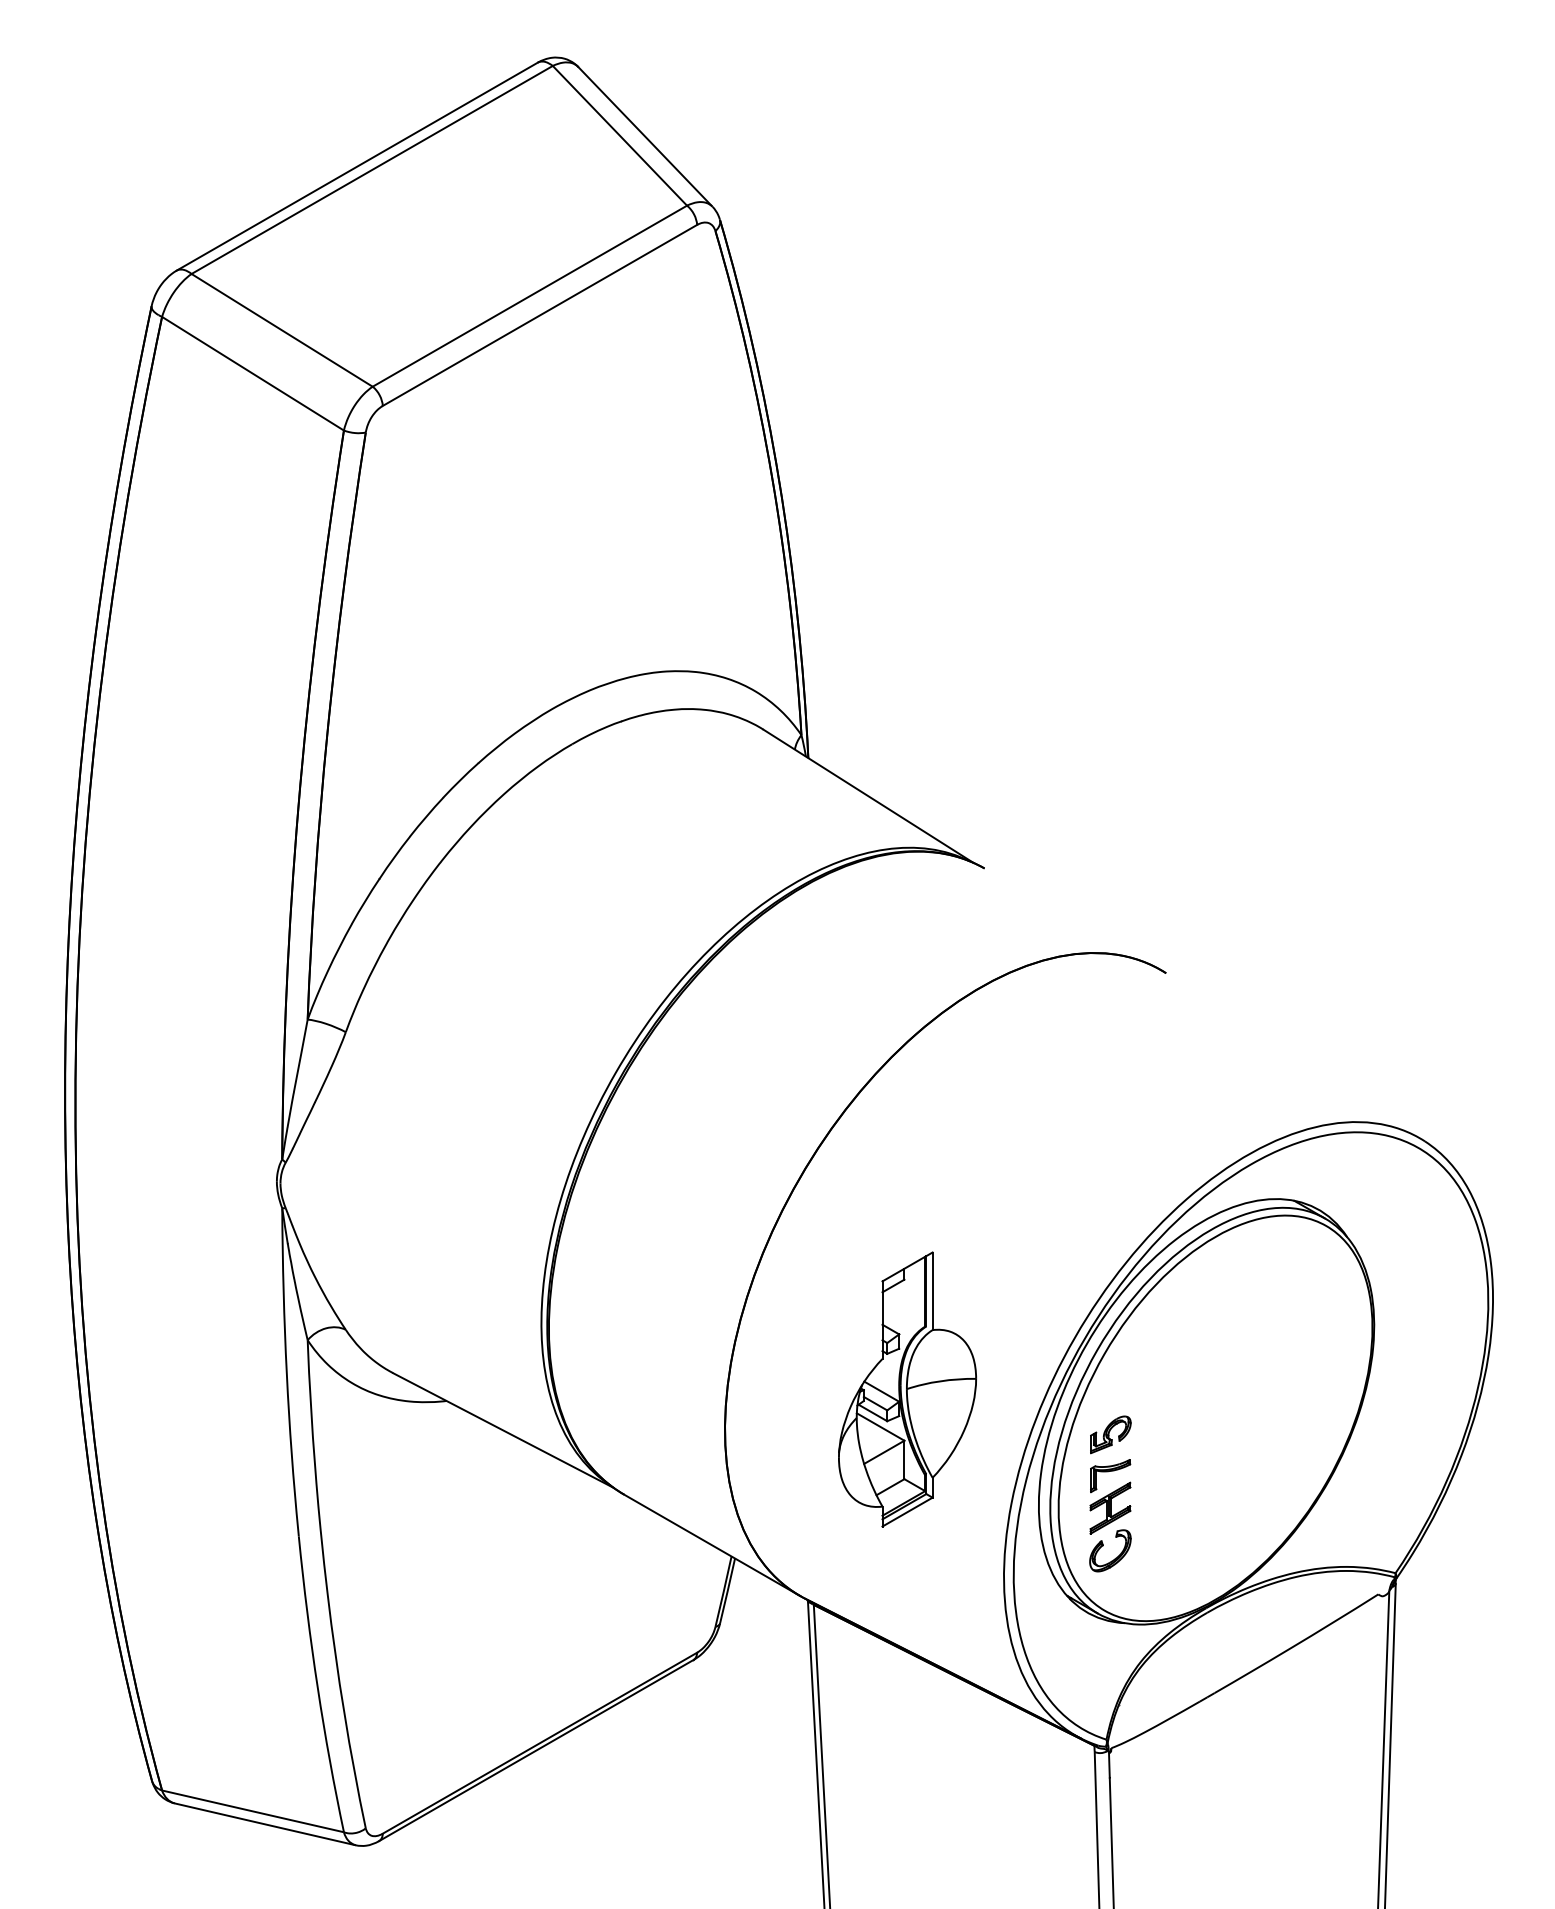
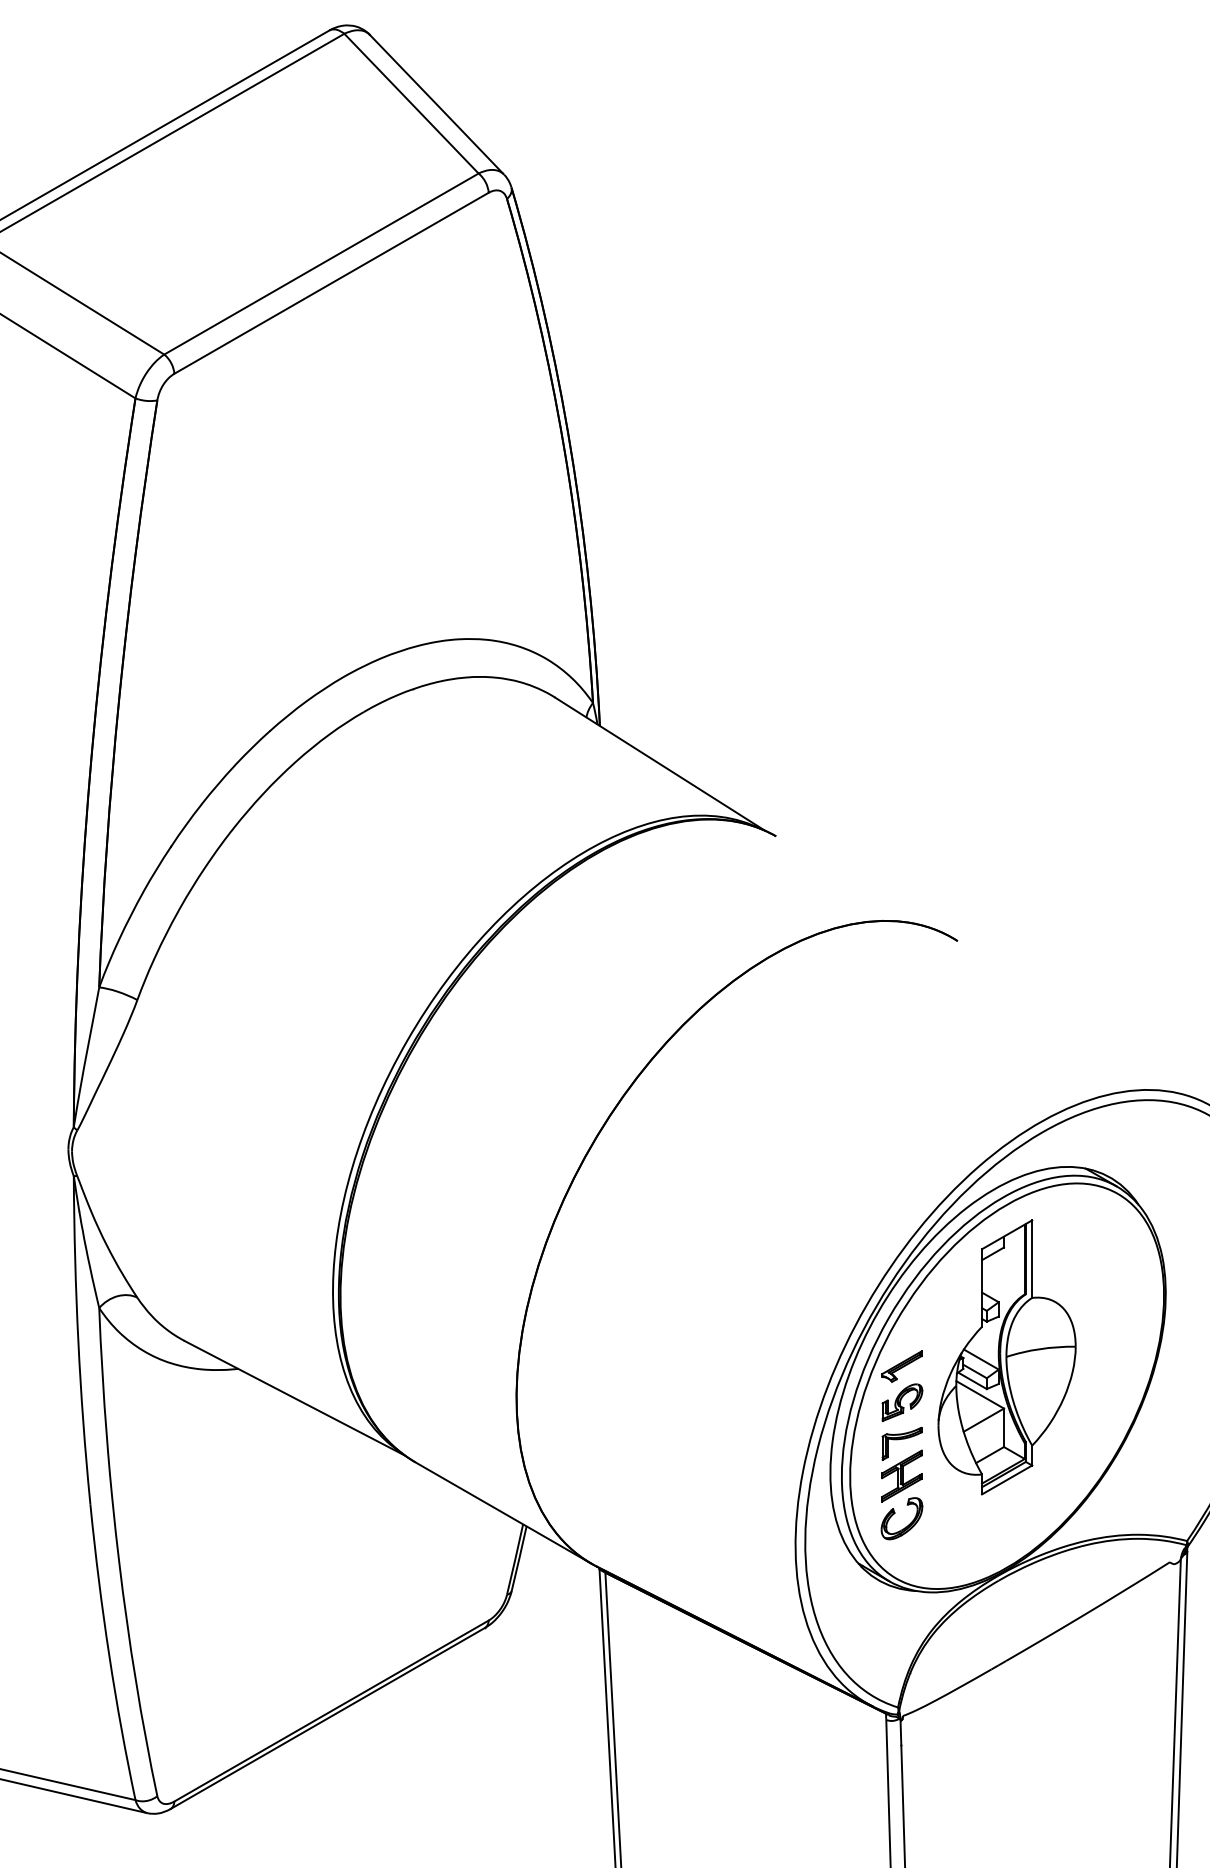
part: (907, 1389) -> (1007, 1357), moved
part: (1110, 1398) -> (902, 1366), added

